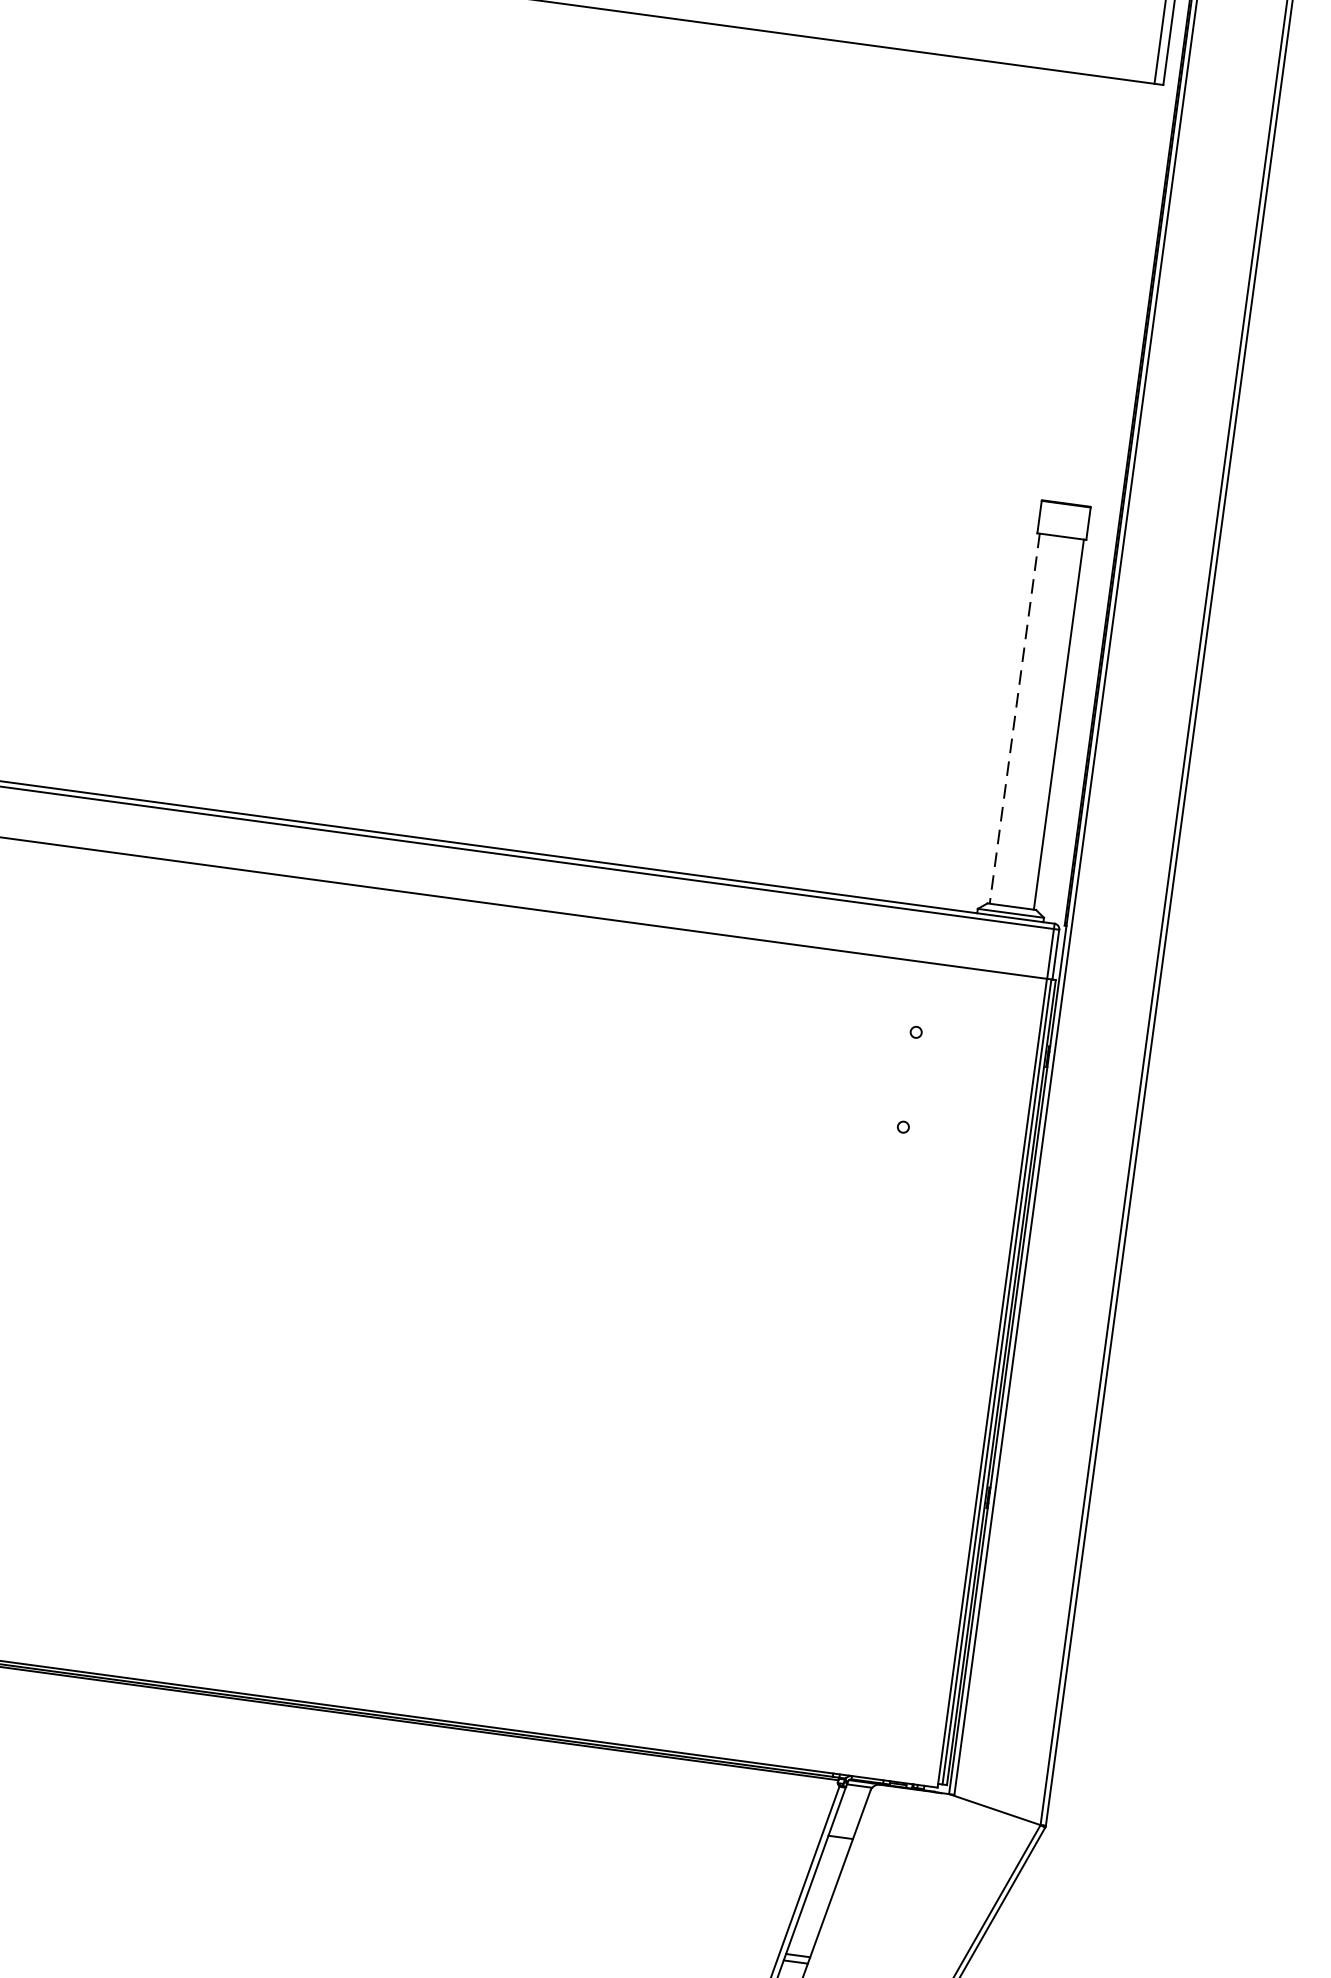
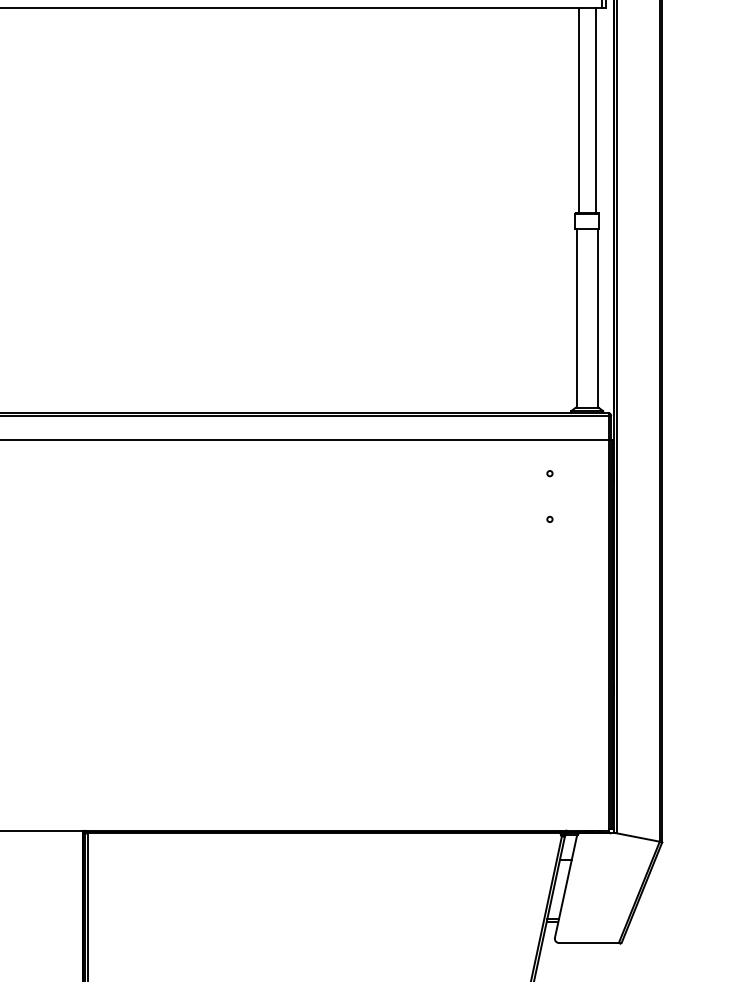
line: (1076, 288) -> (578, 110), added
line: (1112, 293) -> (595, 110), added
line: (1014, 720) -> (576, 319), dashed -> solid

